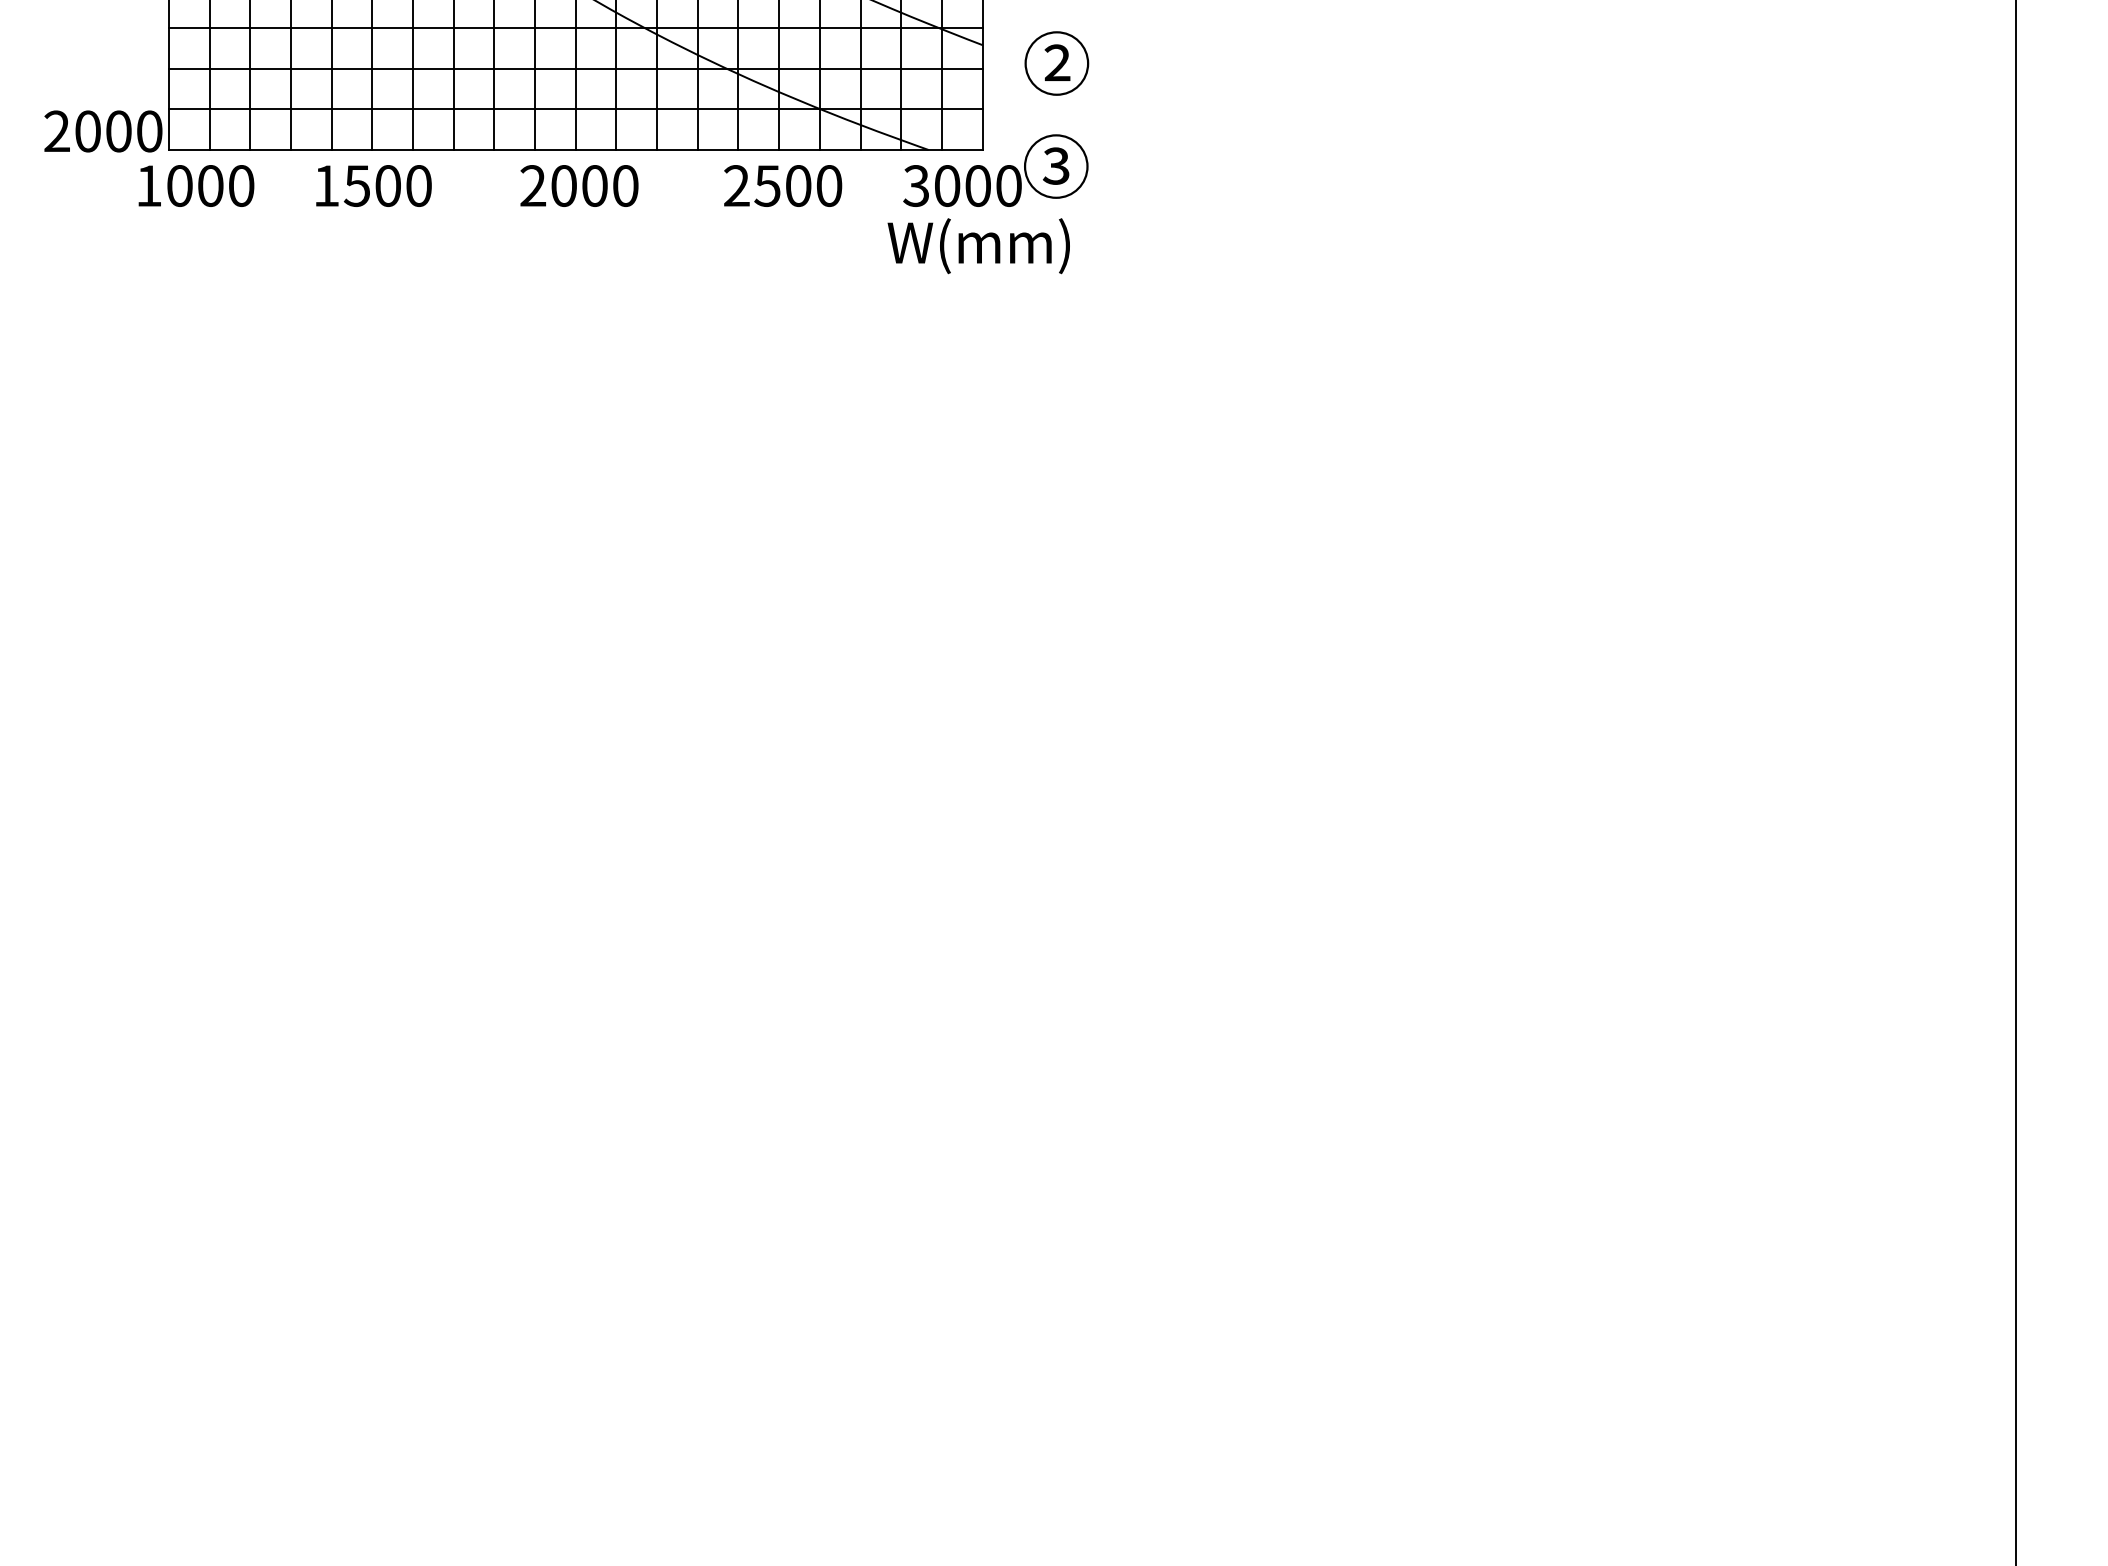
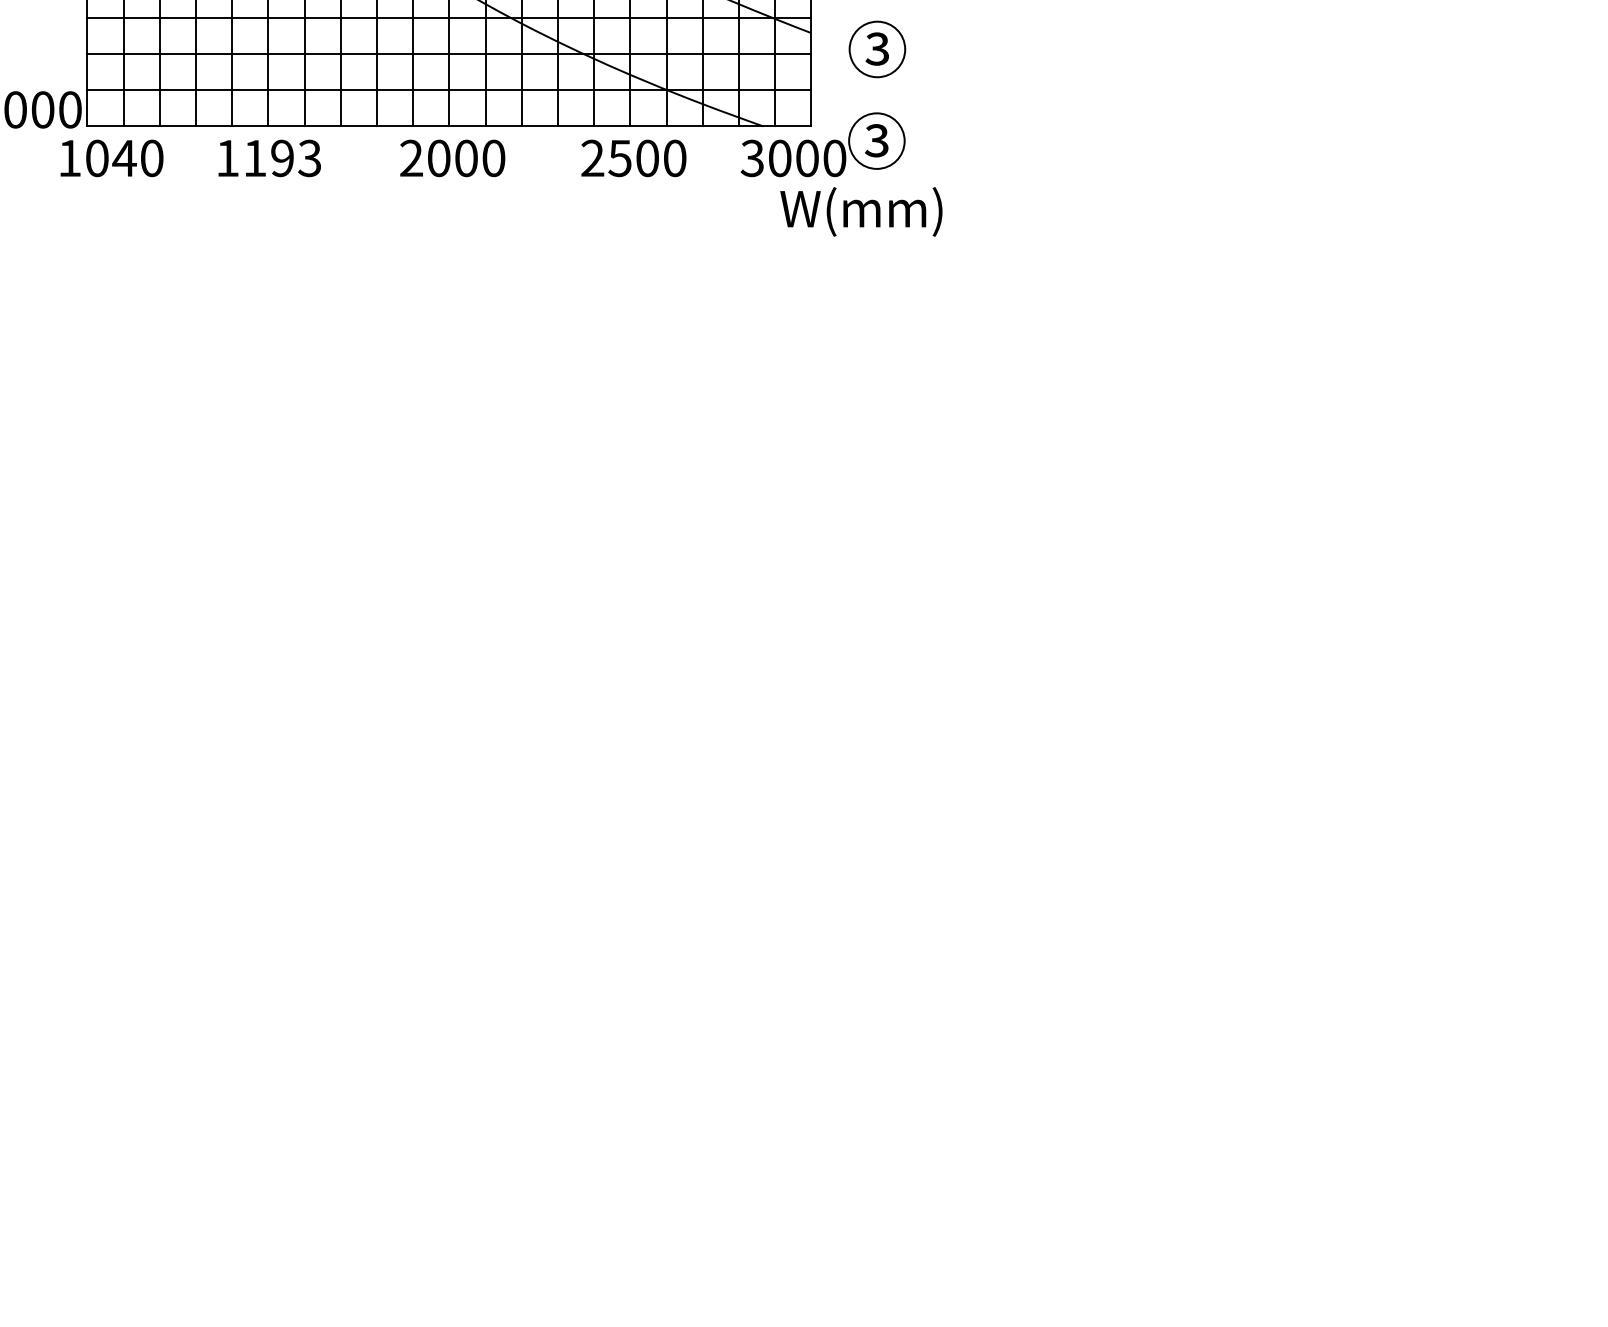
text: (1056, 62) -> (877, 48), ② -> ③
text: (210, 185) -> (124, 157), 1000 -> 1040
text: (387, 185) -> (281, 157), 1500 -> 1193
text: (978, 246) -> (861, 212), moved

